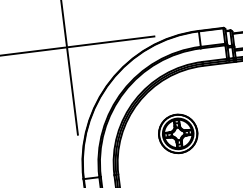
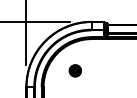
part: (178, 133) -> (75, 70), size x0.6

